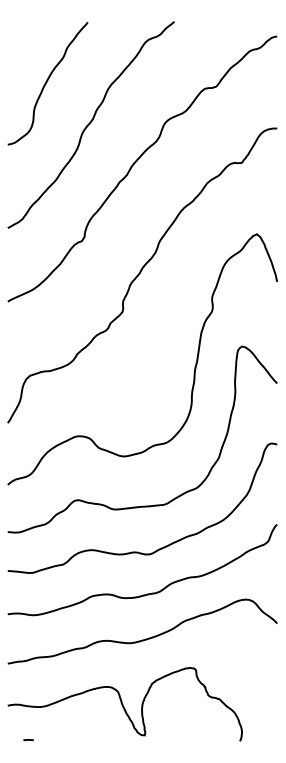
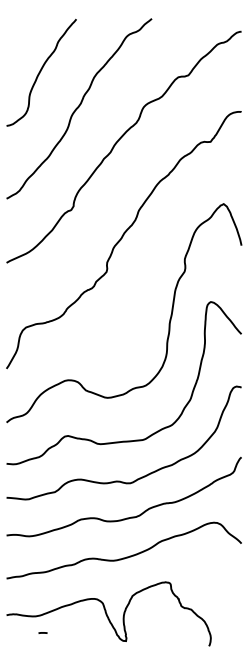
line: (28, 740) -> (42, 633), moved

